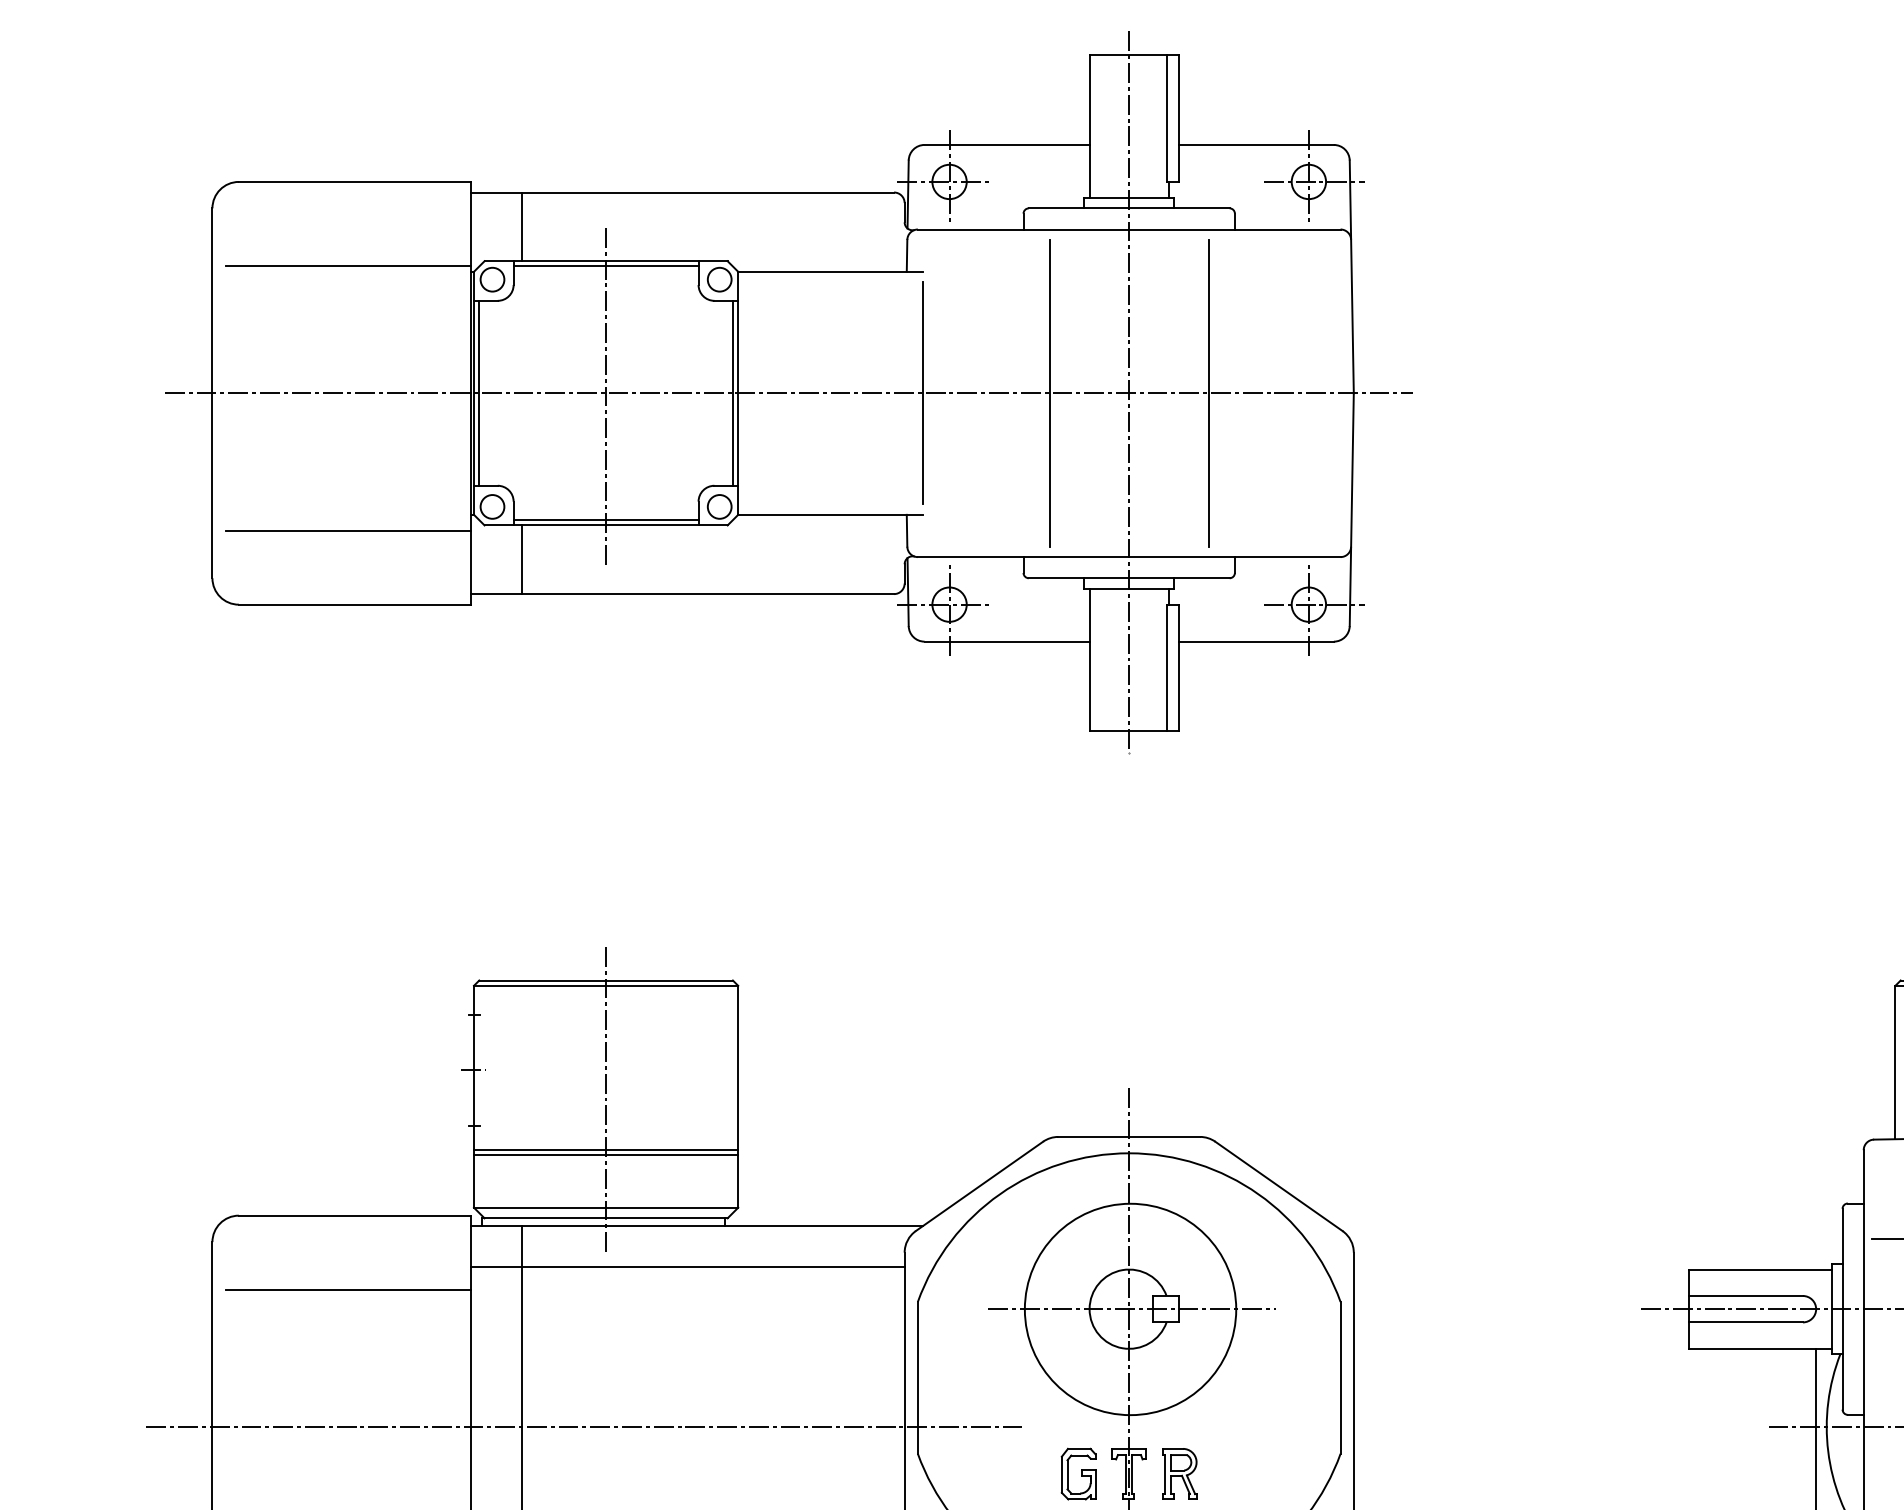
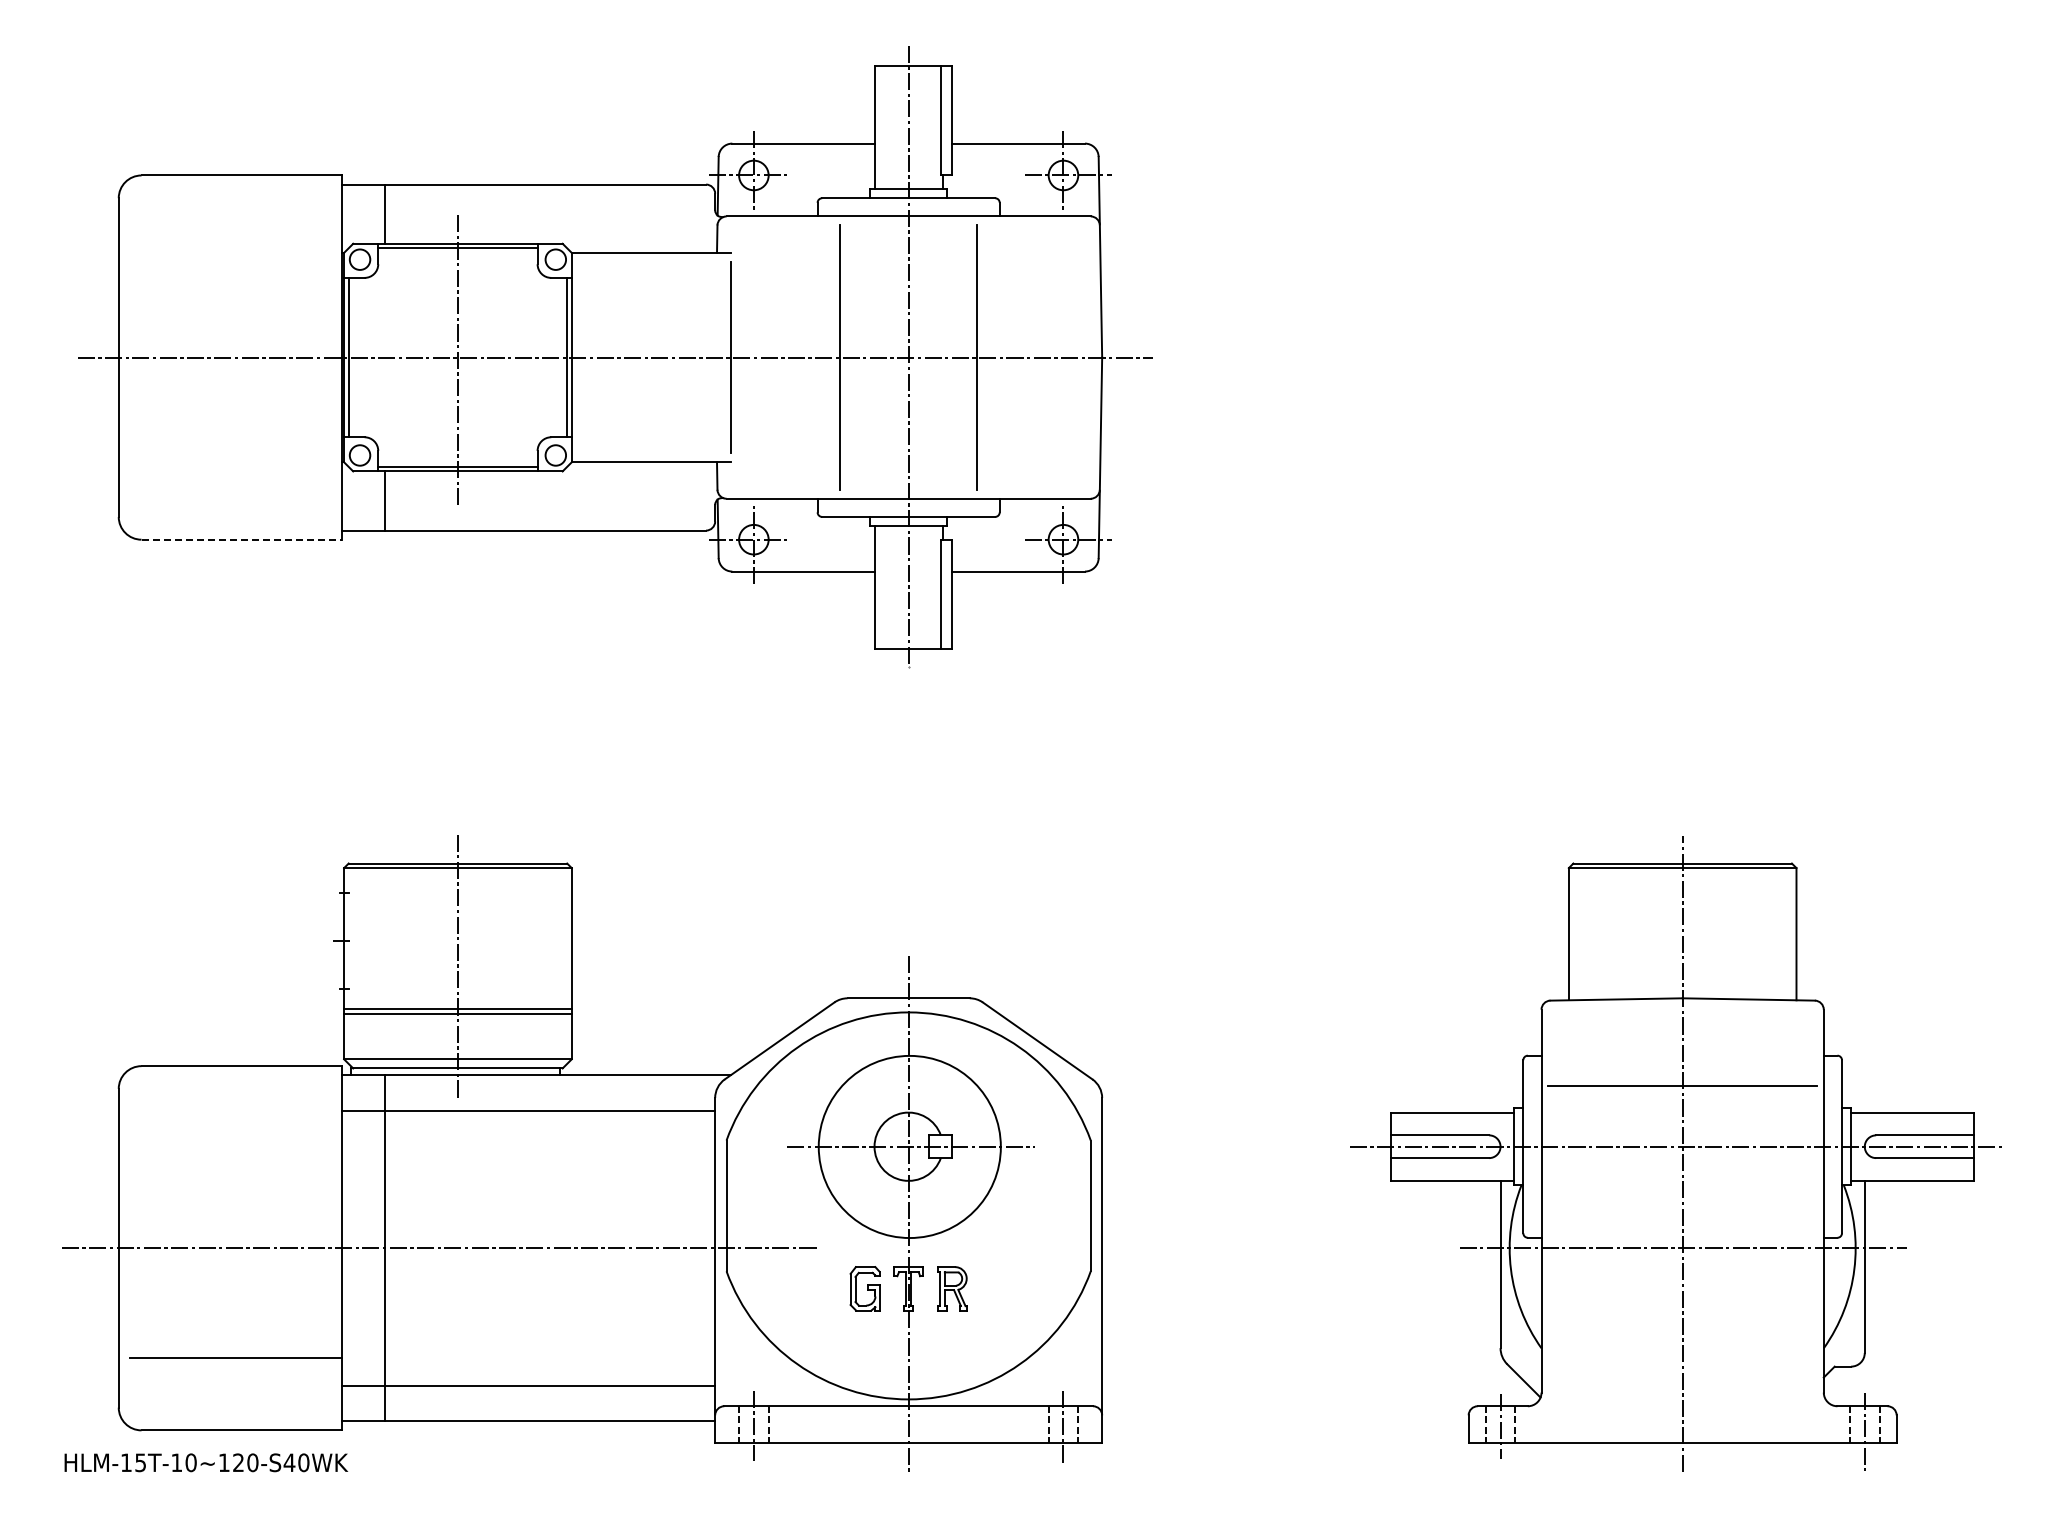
line: (347, 266) -> (235, 248), removed
line: (347, 530) -> (235, 475), removed
line: (356, 604) -> (242, 539), solid -> dashed
line: (347, 1289) -> (235, 1129), removed

